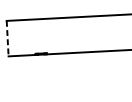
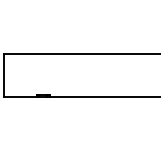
line: (7, 38) -> (4, 75), dashed -> solid

